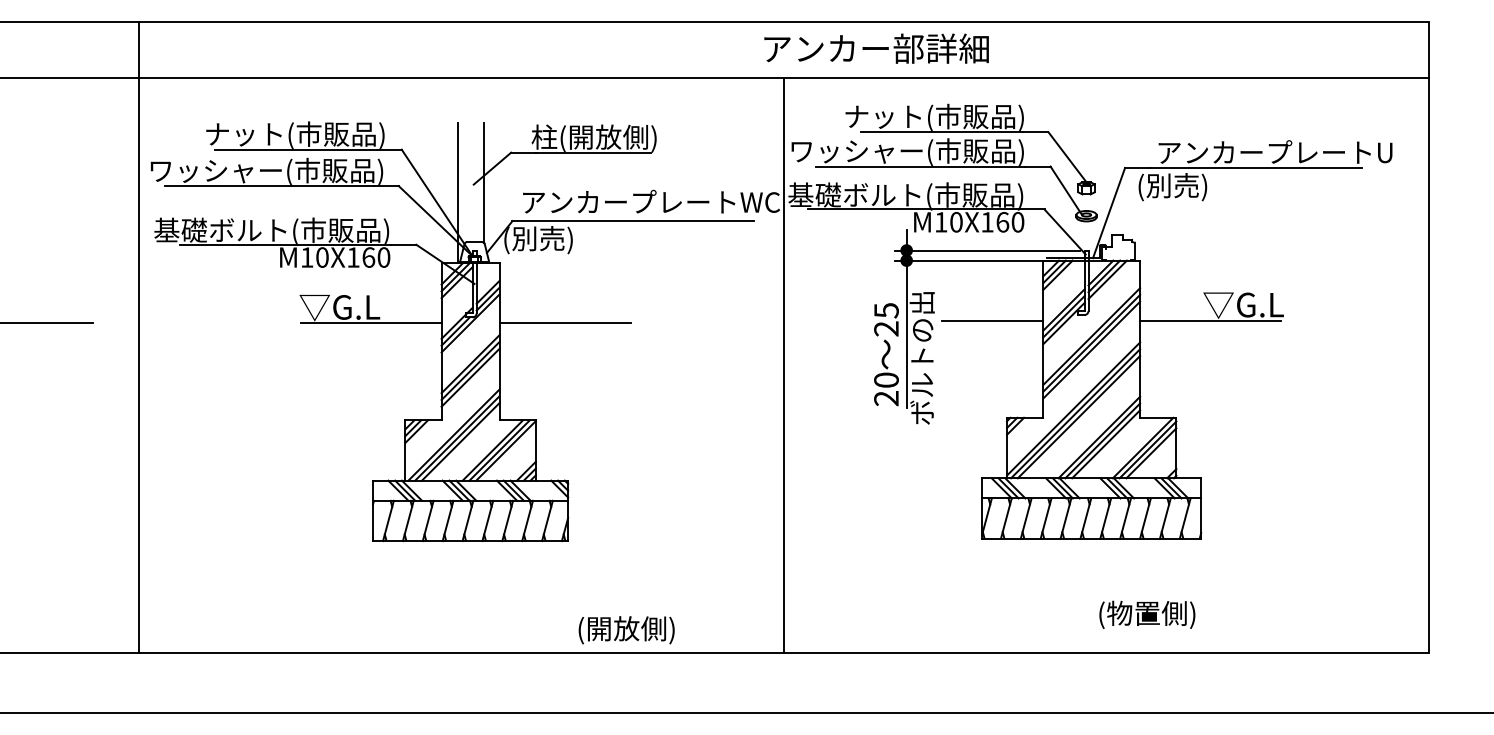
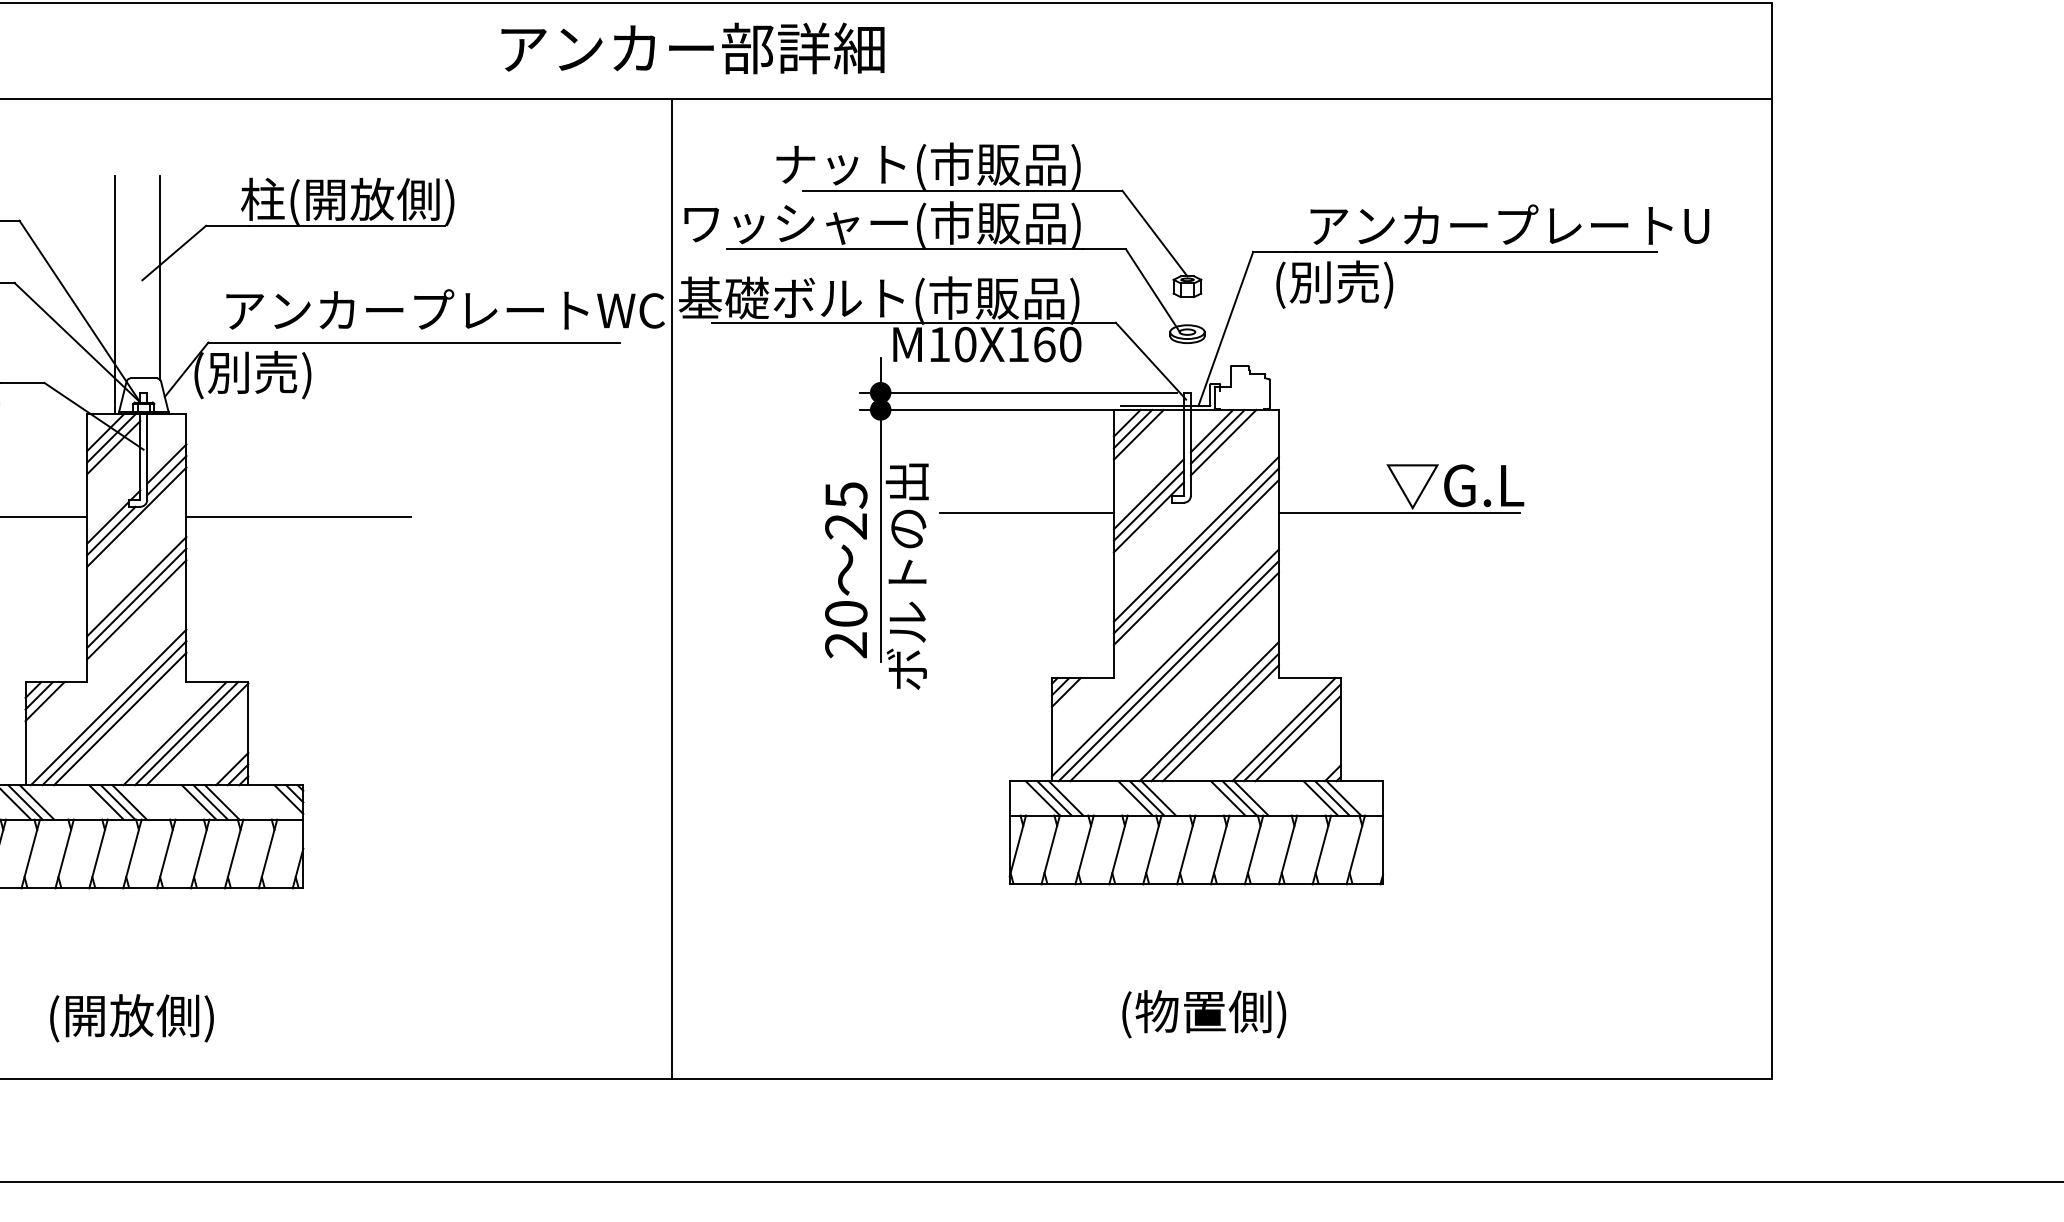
text: (876, 48) -> (692, 48), moved
text: (1147, 614) -> (1204, 1013), moved
text: (626, 630) -> (131, 1018), moved

